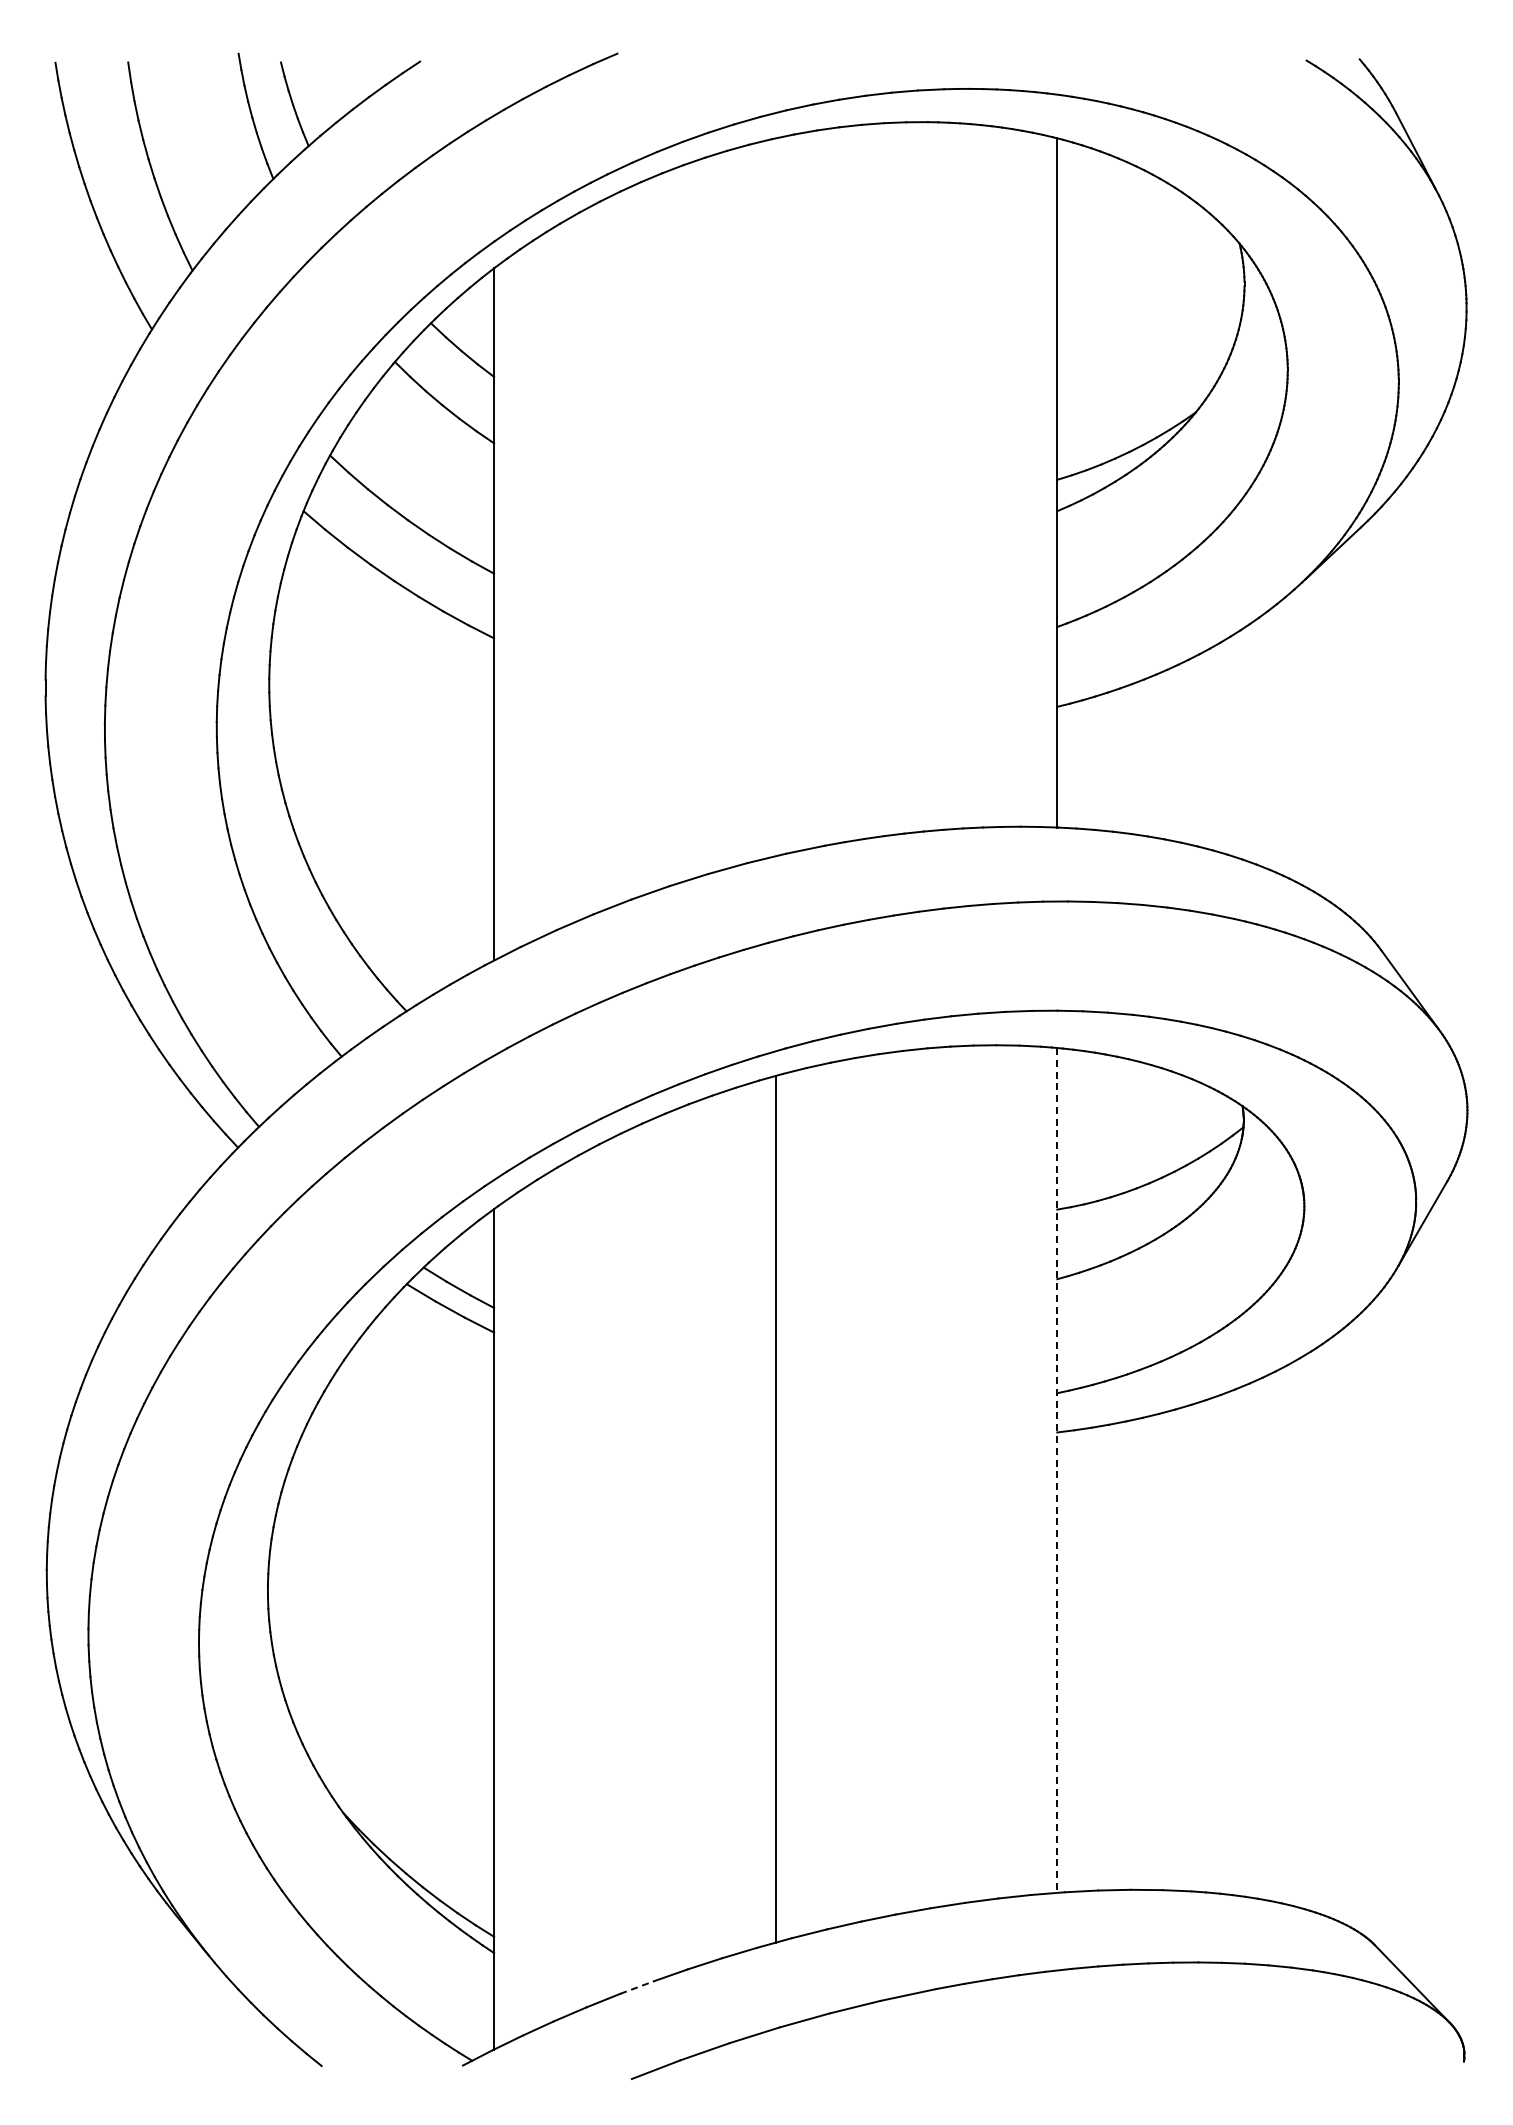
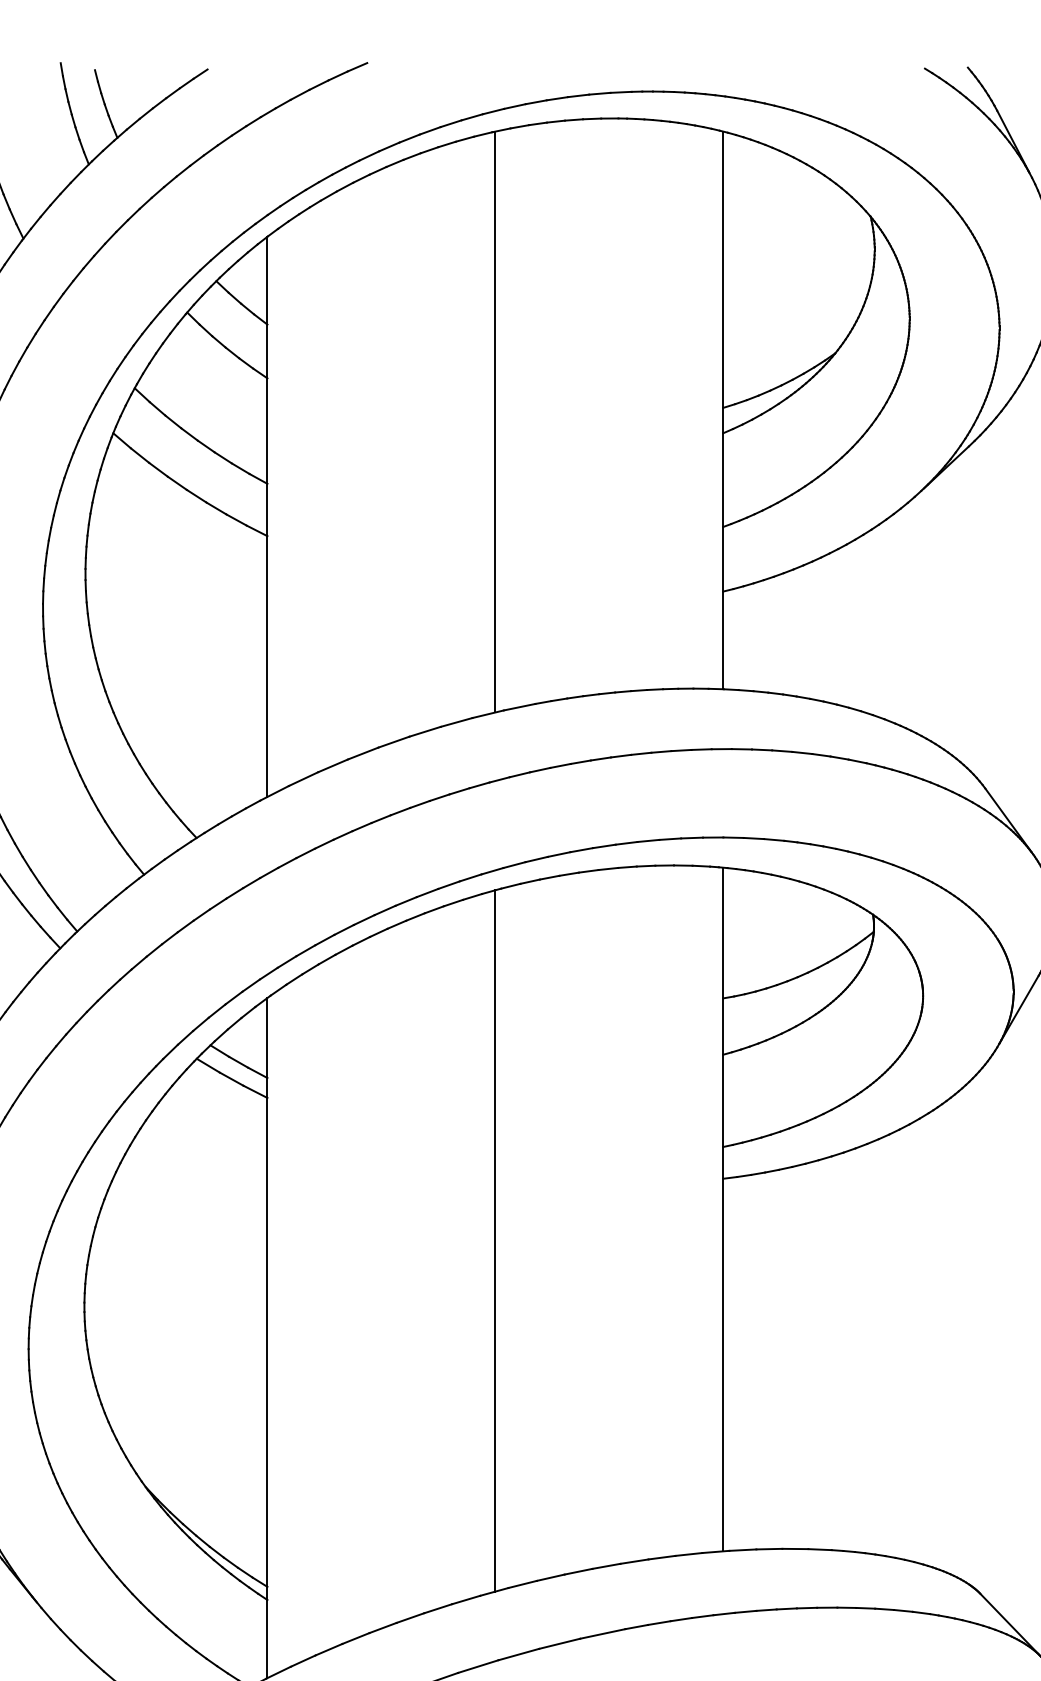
line: (775, 497) -> (495, 422), added
line: (1057, 1470) -> (723, 1209), dashed -> solid
line: (636, 1987) -> (382, 1627), dashed -> solid

